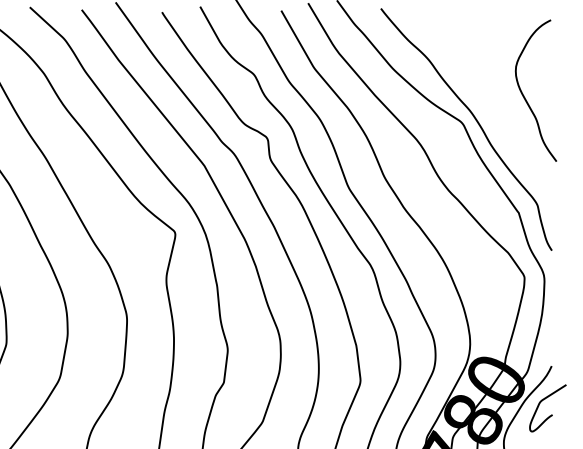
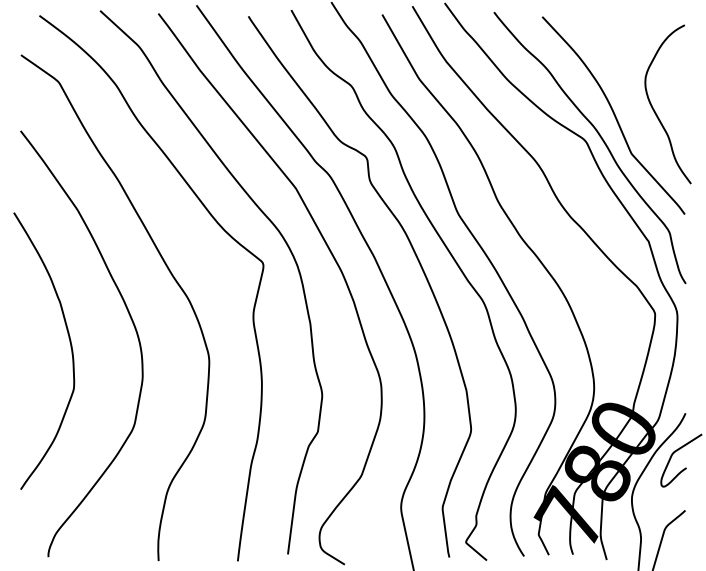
curve: (487, 100) -> (613, 115), added

